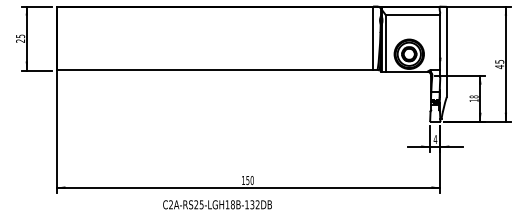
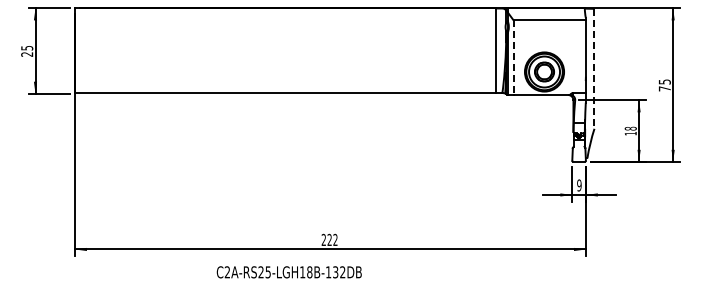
line: (385, 44) -> (513, 58), solid -> dashed
line: (446, 51) -> (594, 68), solid -> dashed
text: (499, 66) -> (664, 88), 45 -> 75
text: (435, 139) -> (579, 185), 4 -> 9
text: (247, 180) -> (329, 239), 150 -> 222

